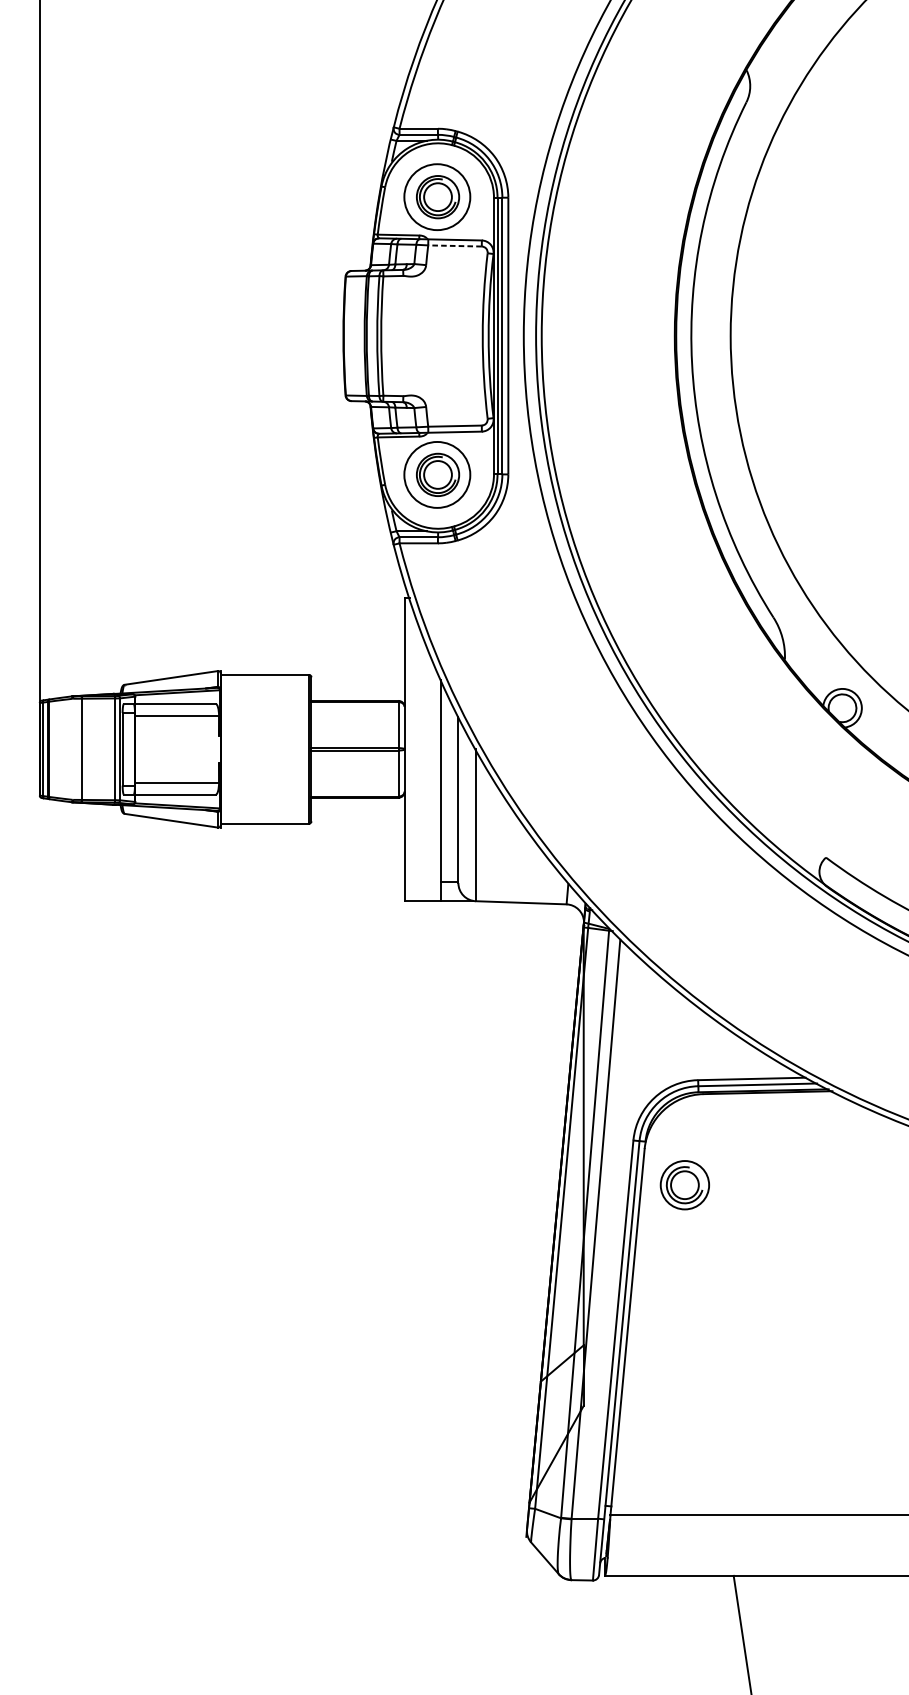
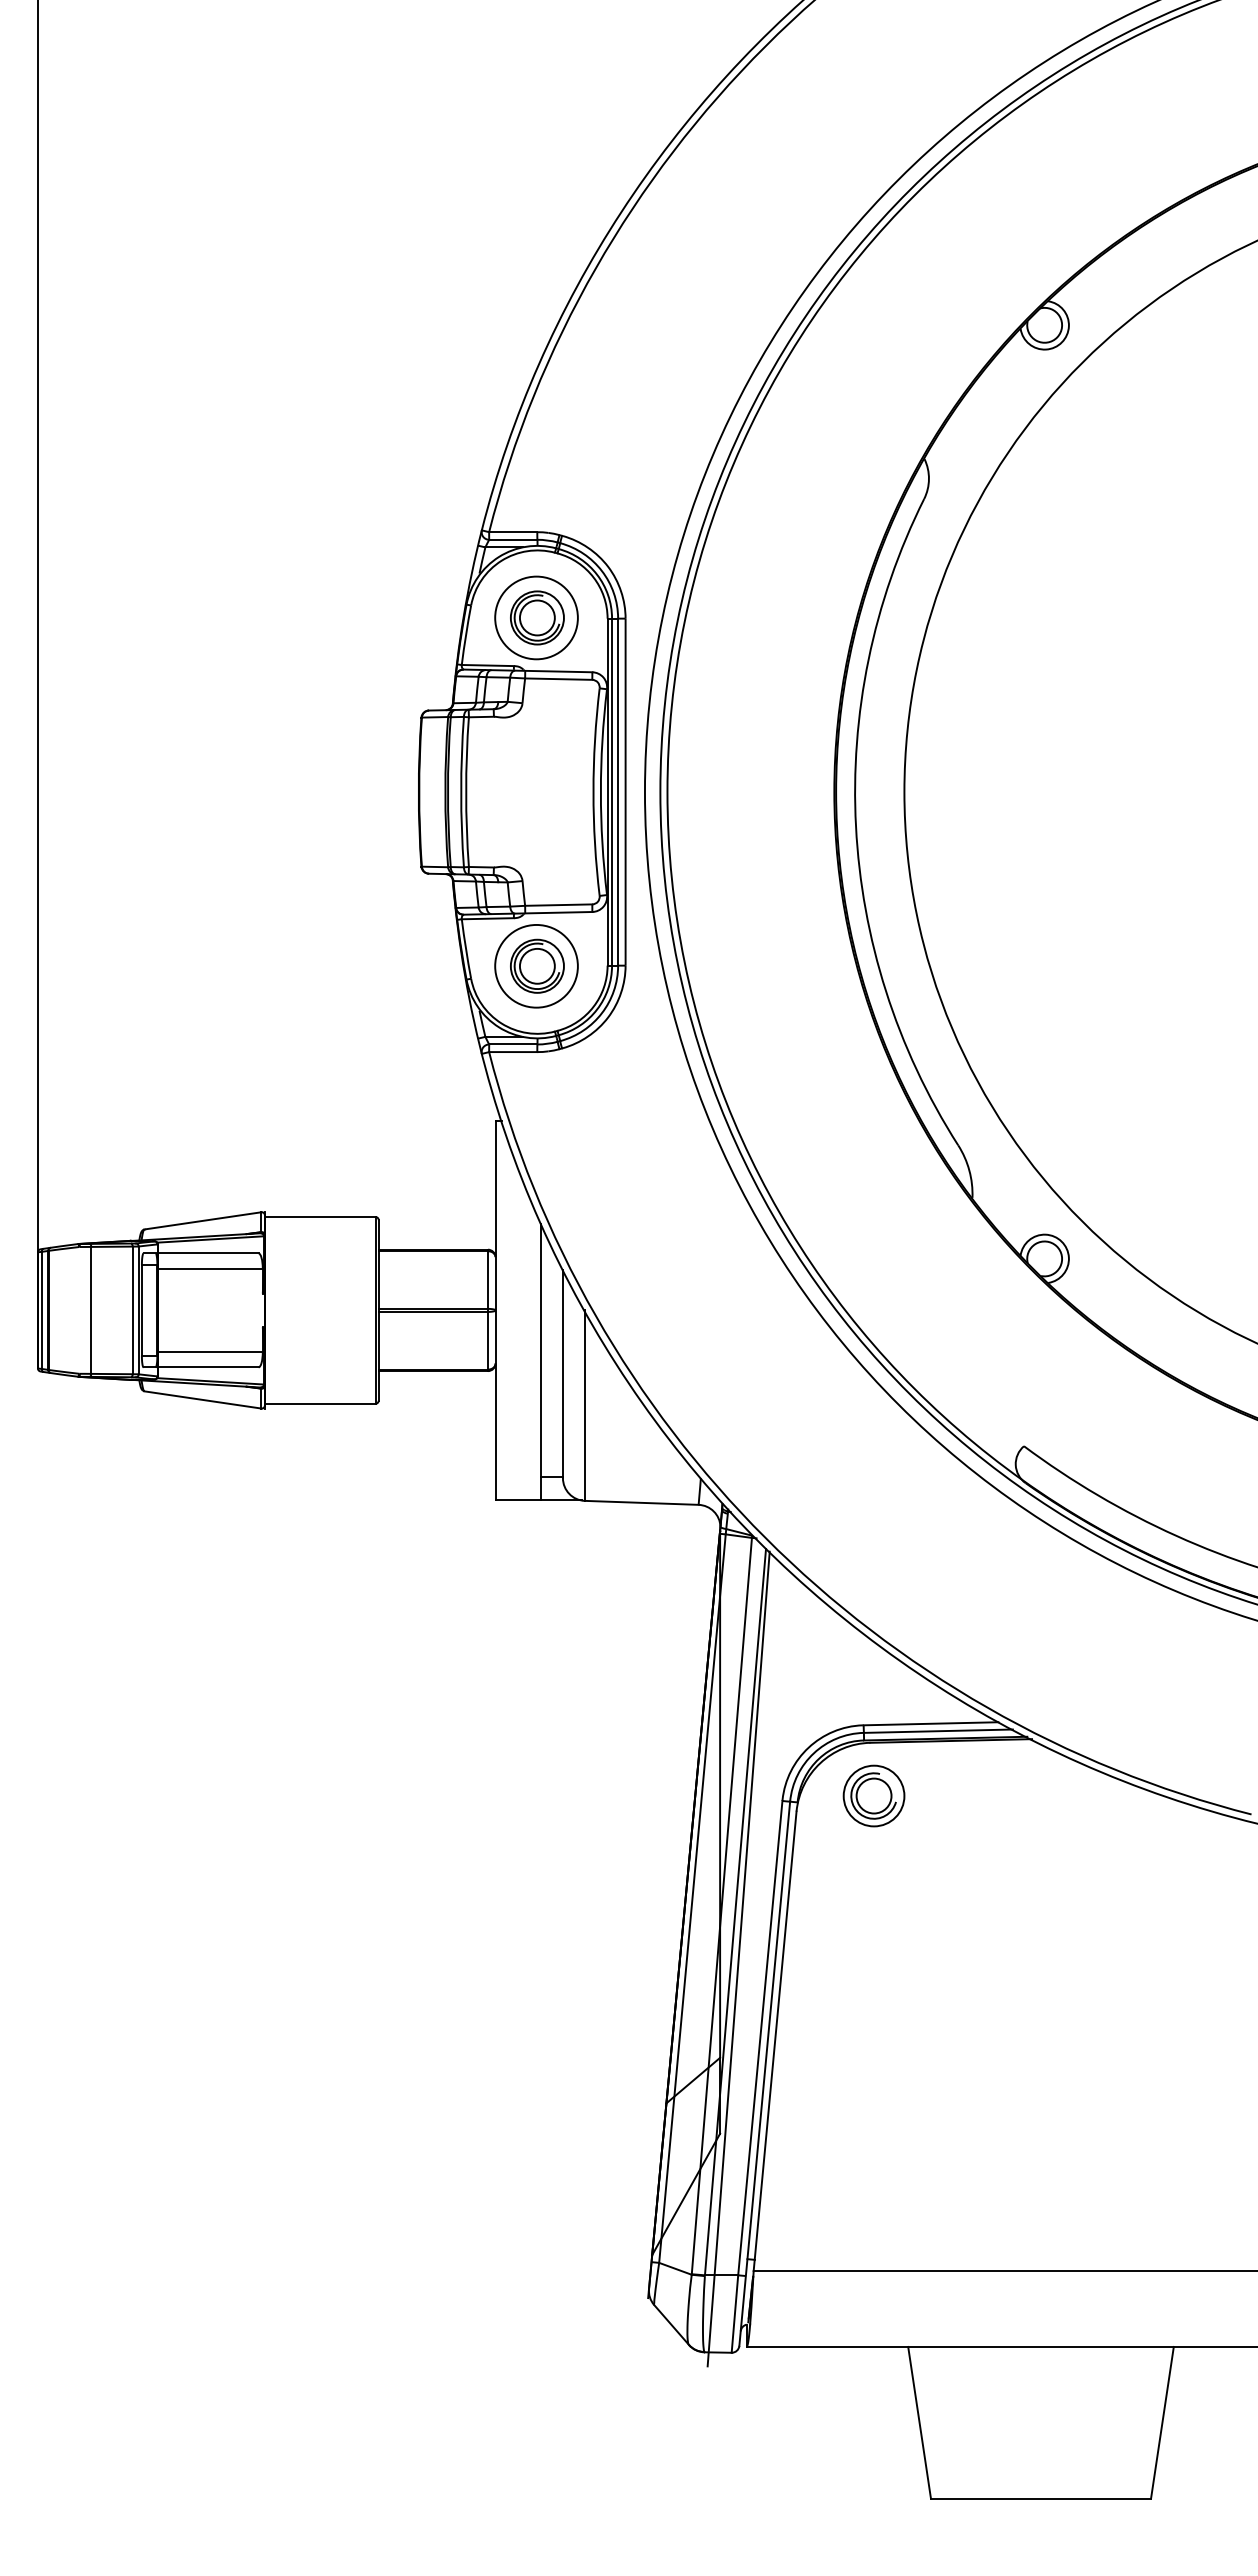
line: (454, 246) -> (558, 679), dashed -> solid
part: (684, 1184) -> (873, 1795), moved
line: (598, 1266) -> (738, 1958), added

